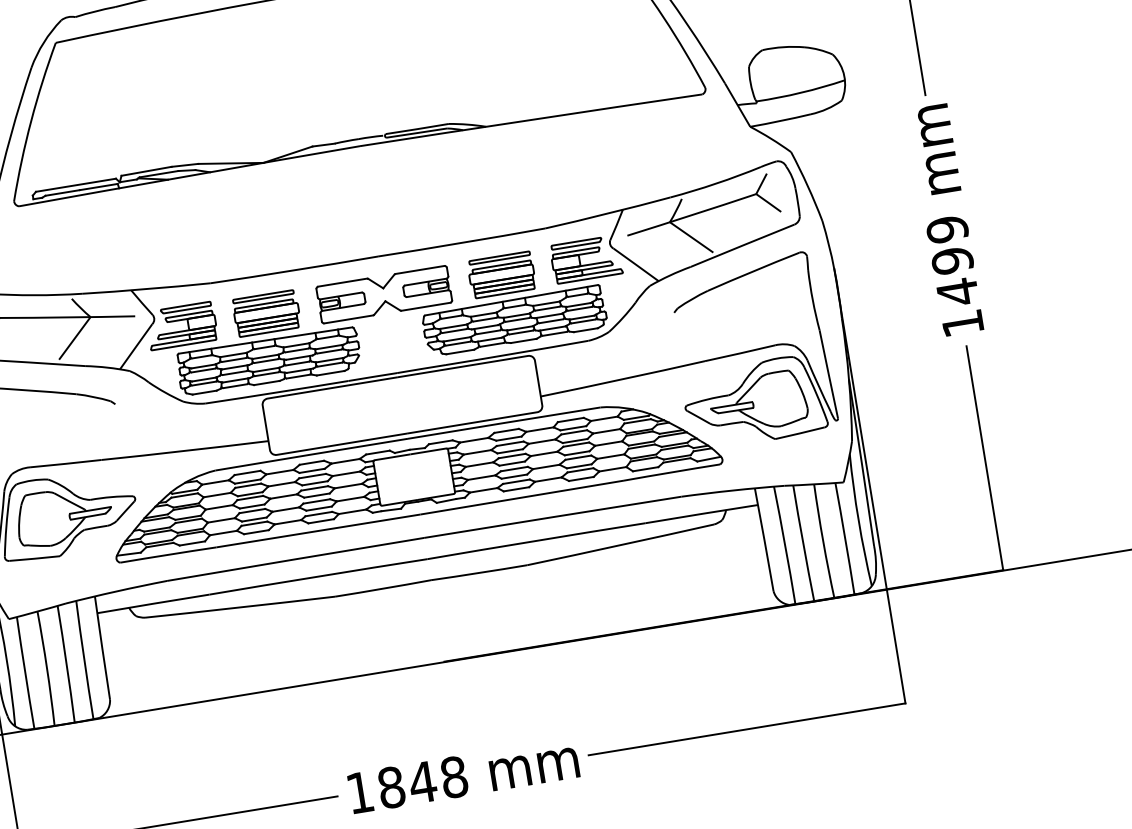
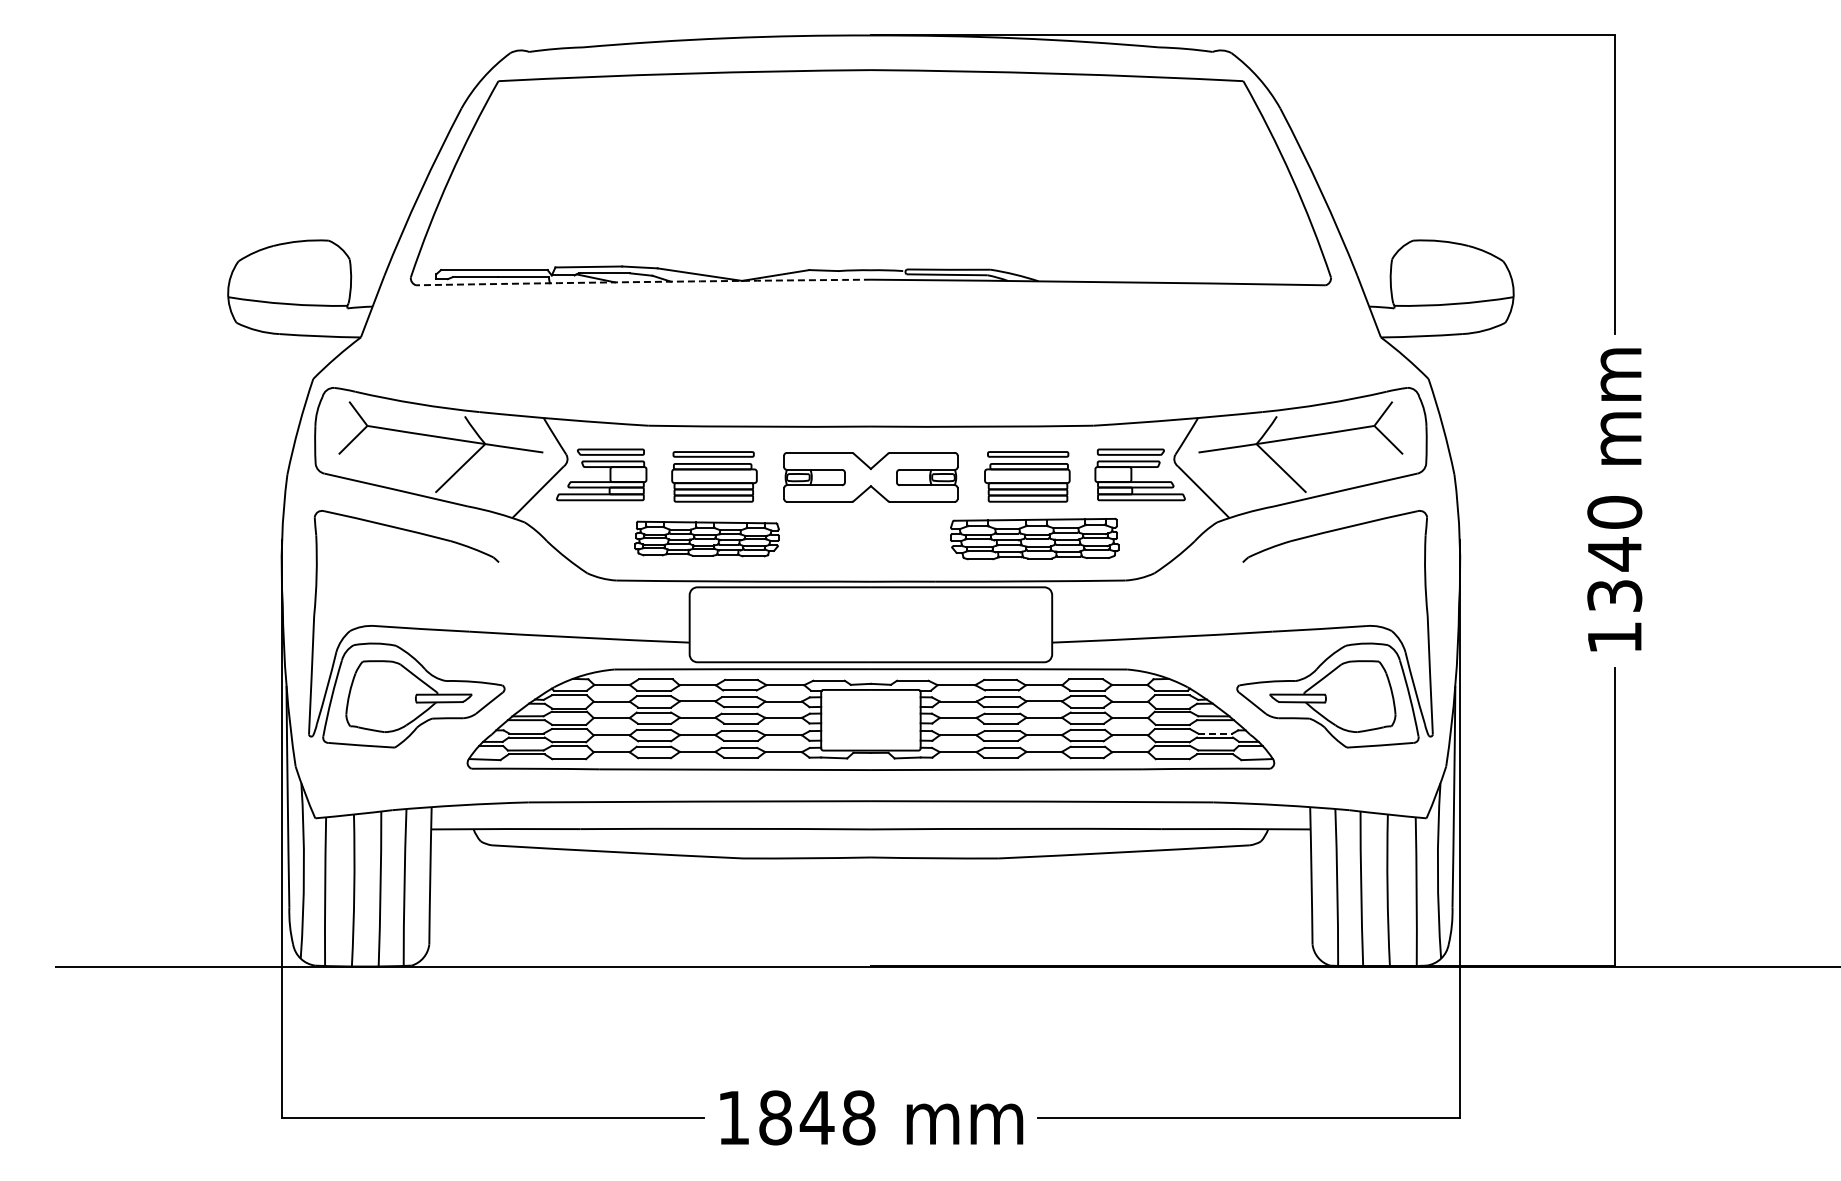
arc: (189, 176) -> (643, 282), solid -> dashed
text: (952, 261) -> (1614, 554), 1499 -> 1340
part: (514, 320) -> (1034, 538), size x0.7
part: (268, 360) -> (706, 538), size x0.6
line: (674, 444) -> (1215, 733), solid -> dashed

